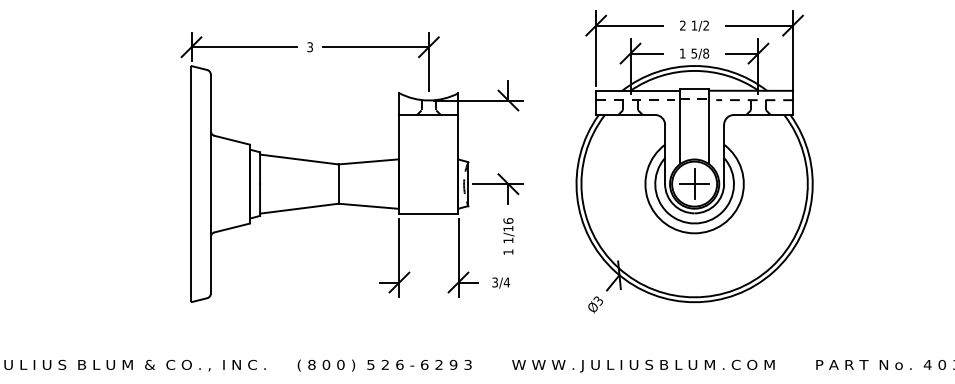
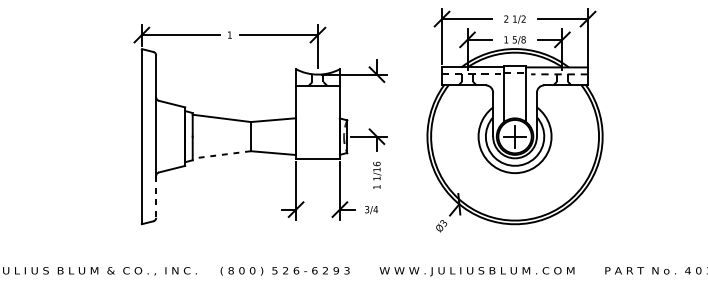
text: (309, 47) -> (229, 35), 3 -> 1
line: (299, 208) -> (221, 154), solid -> dashed
line: (210, 265) -> (155, 197), solid -> dashed

